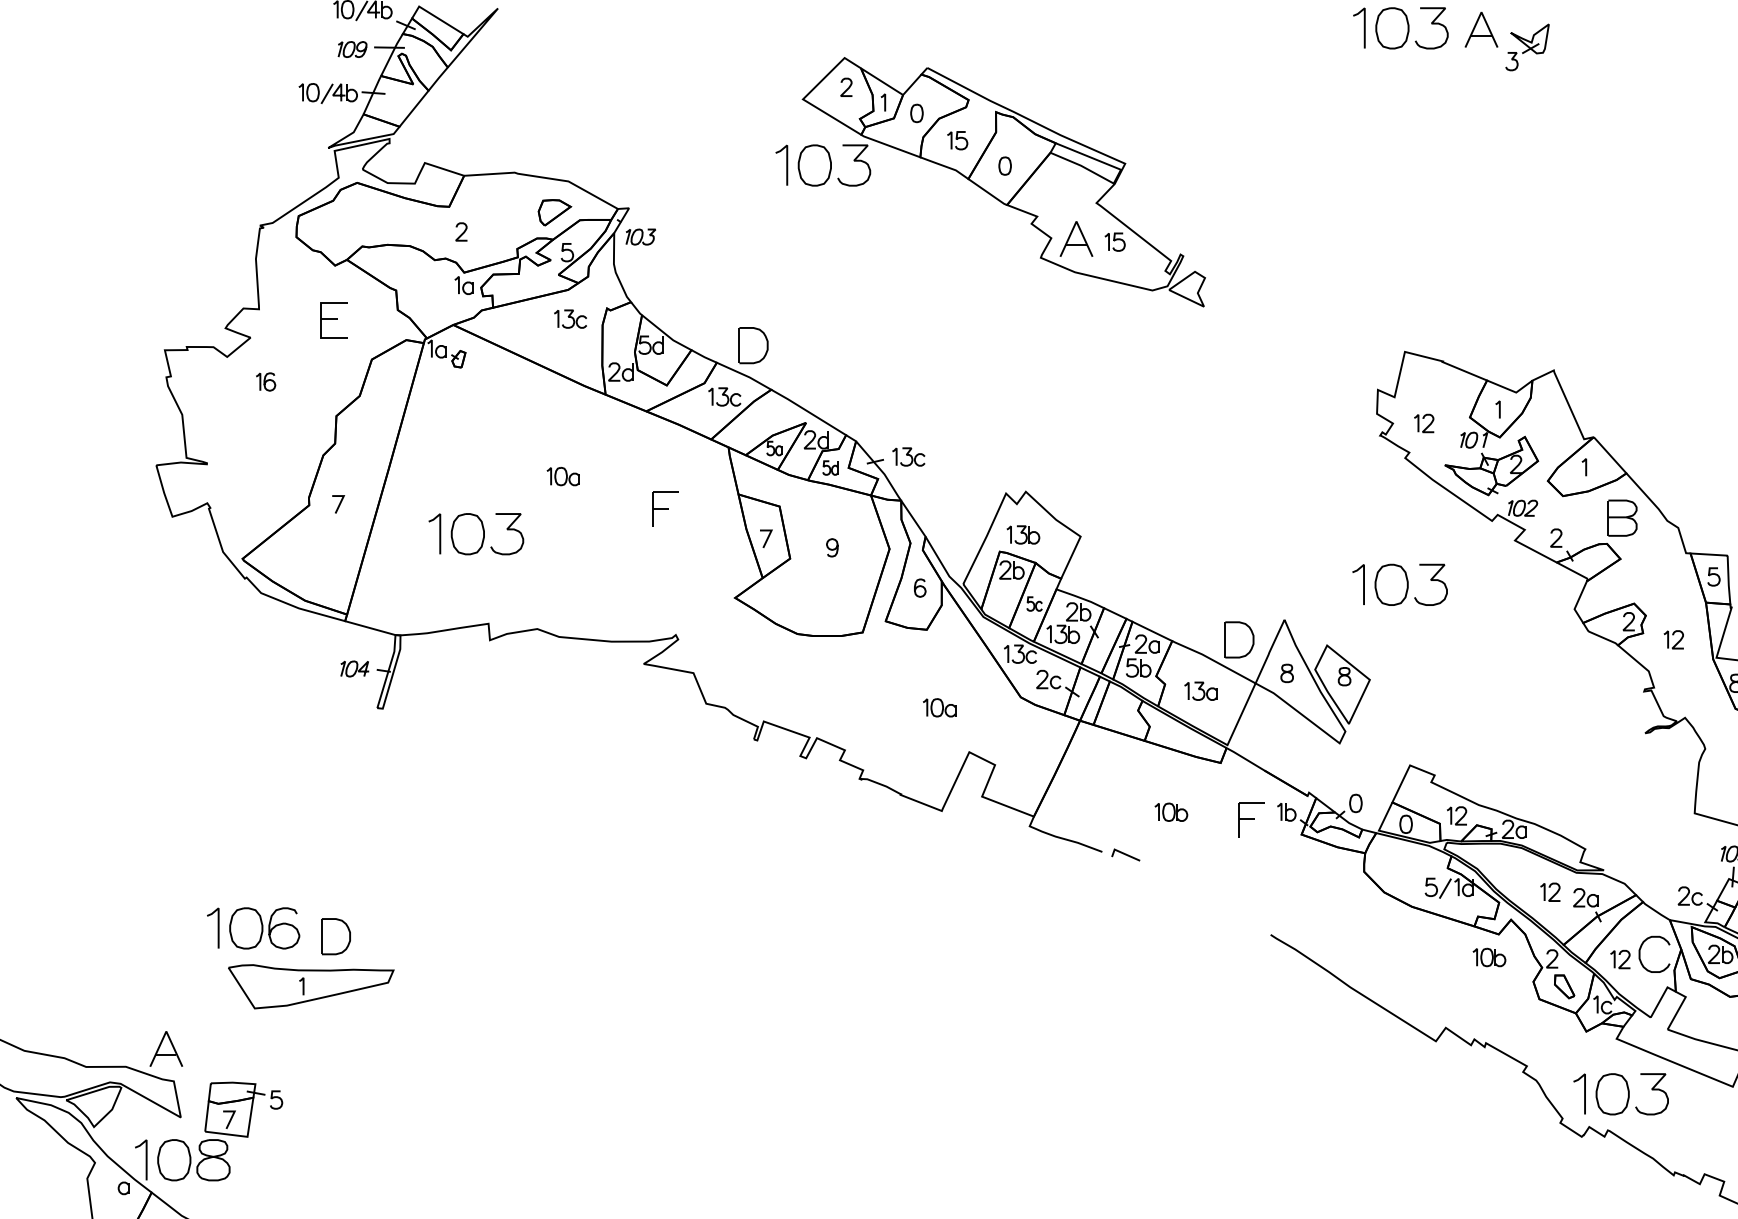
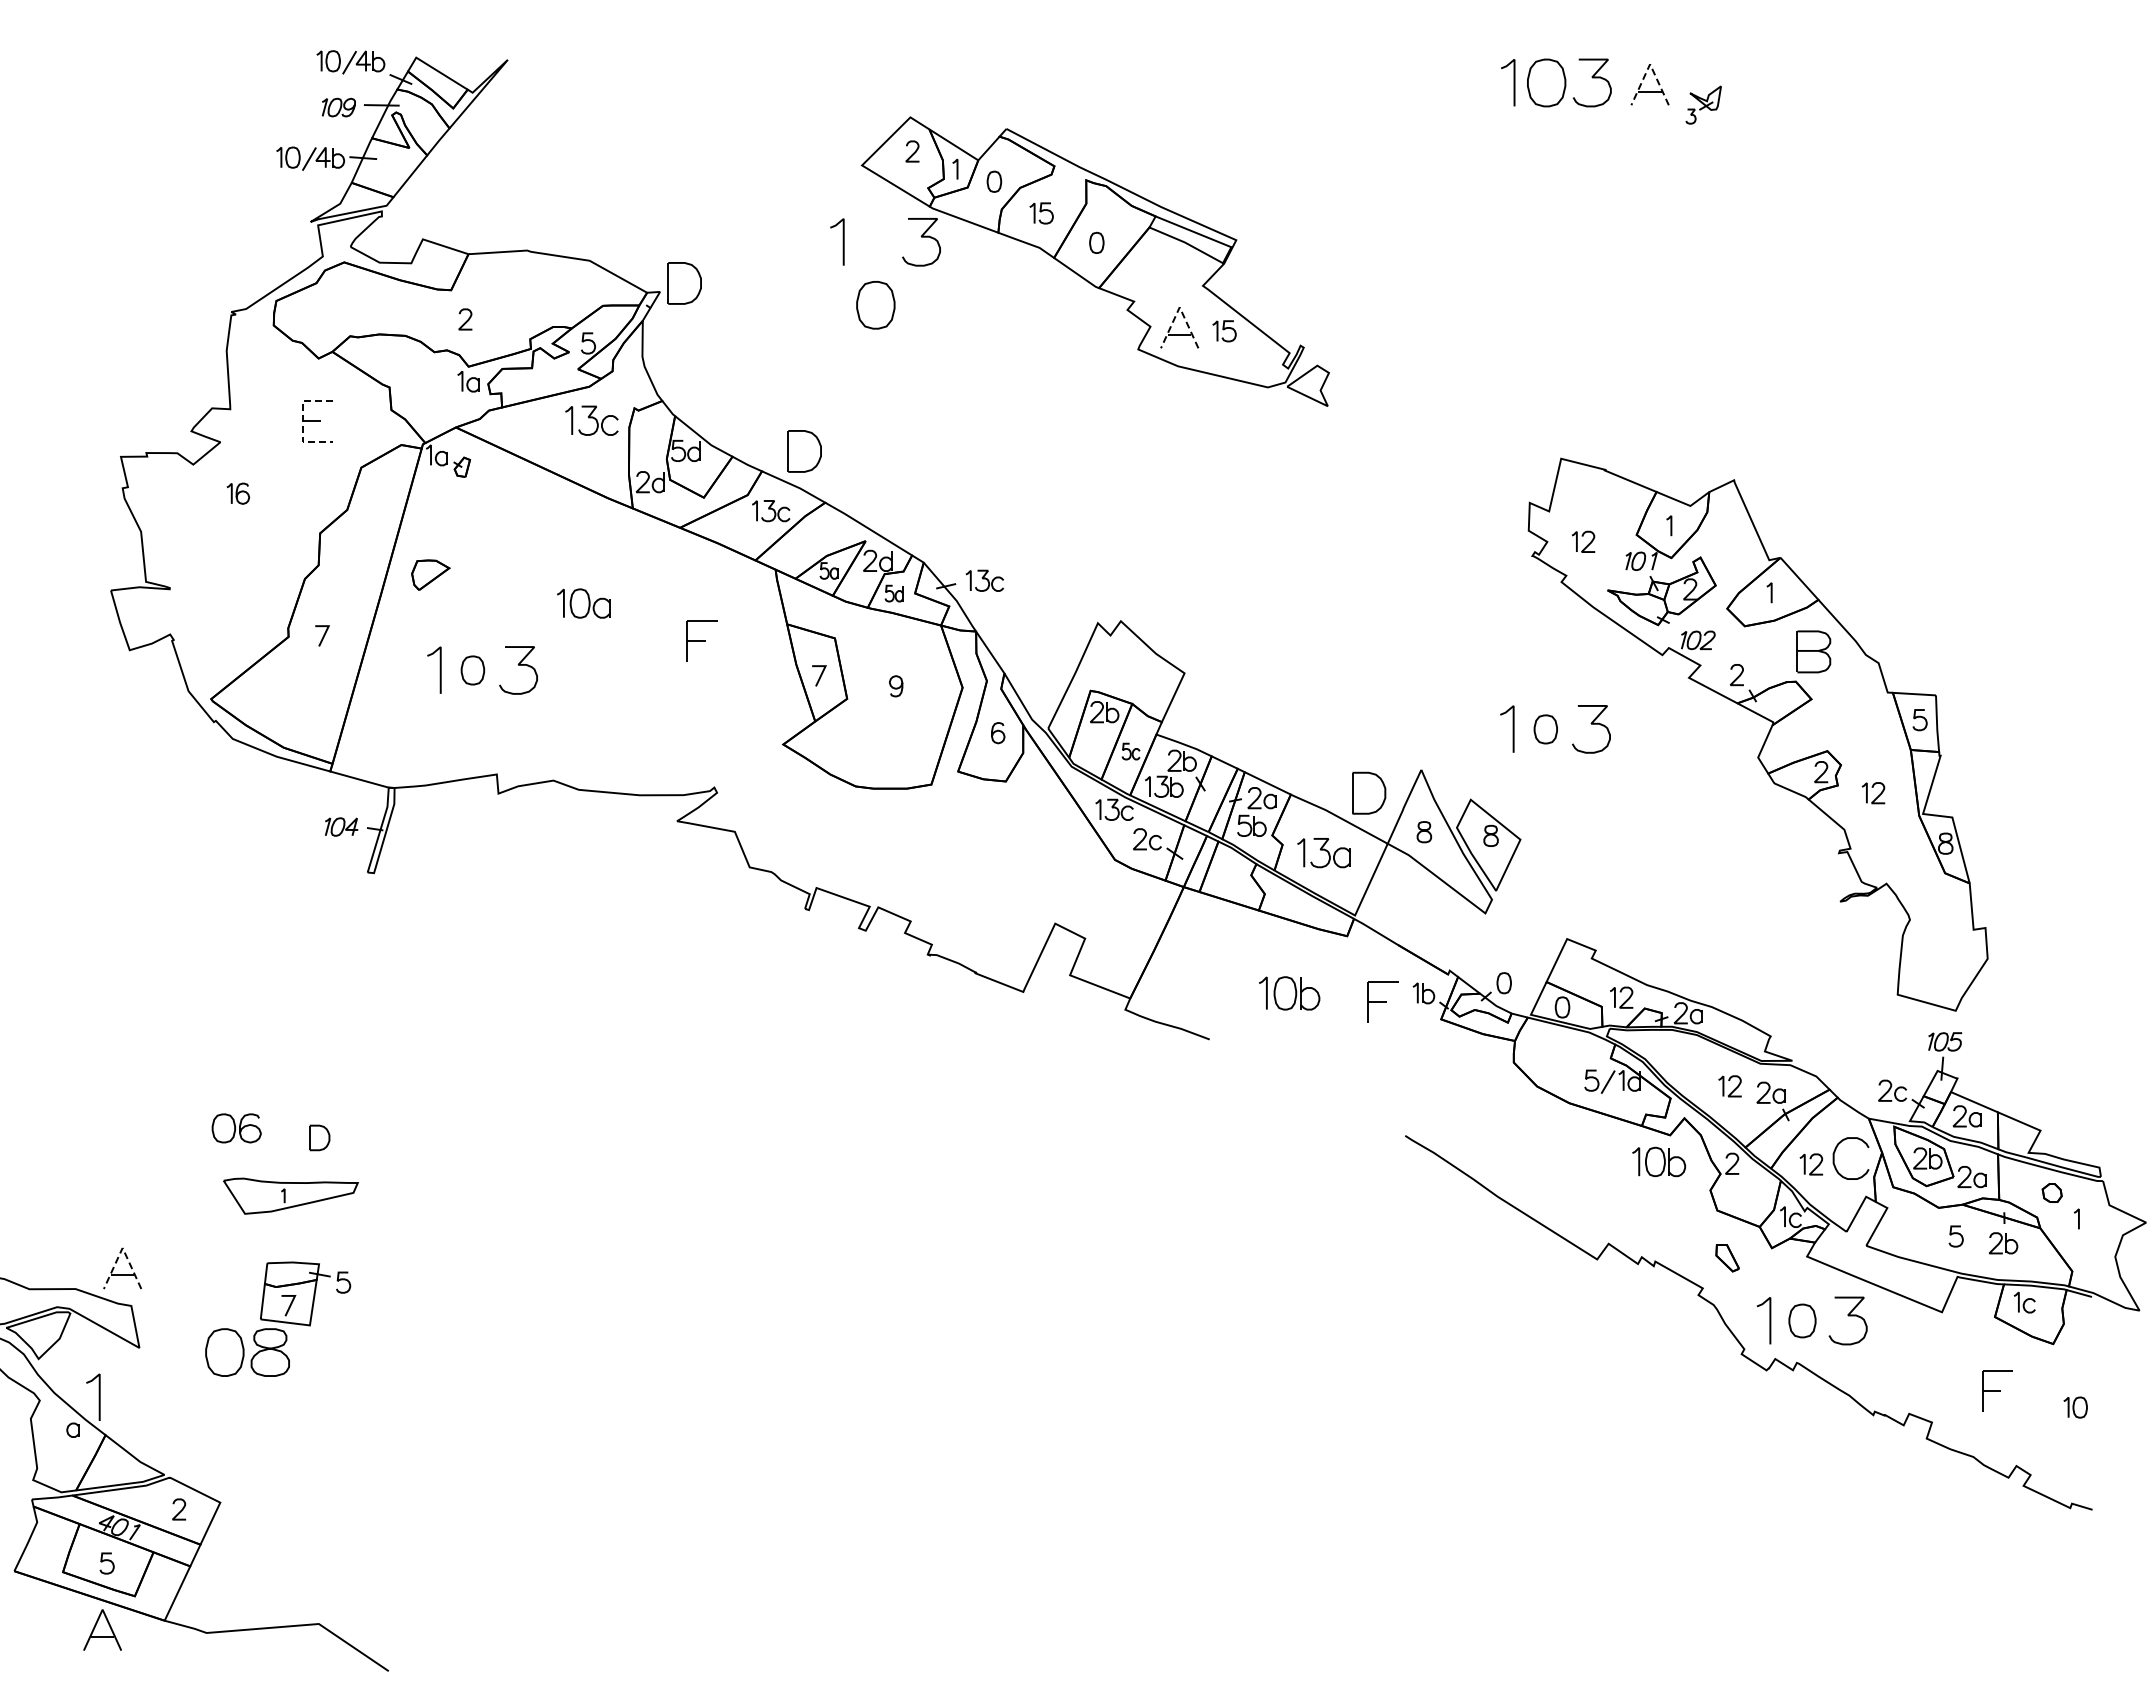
line: (1481, 12) -> (1650, 64), solid -> dashed
part: (1527, 46) -> (1703, 104), size x0.7
part: (814, 165) -> (875, 305), moved
part: (650, 201) -> (684, 283), added
part: (554, 212) -> (430, 574), moved
line: (1076, 221) -> (1179, 307), solid -> dashed
part: (640, 237) -> (673, 325), removed
part: (570, 318) -> (592, 420), size x1.4
line: (321, 320) -> (302, 422), solid -> dashed
part: (563, 476) -> (583, 603), size x1.4
part: (467, 534) -> (472, 670), size x0.6
part: (1022, 535) -> (1117, 671), removed
part: (1391, 585) -> (1545, 729), size x0.6
part: (1201, 690) -> (1324, 852), size x1.4
part: (939, 708) -> (1020, 872), removed
part: (1171, 812) -> (1289, 993), size x1.6
line: (1125, 854) -> (1236, 1042), removed
line: (217, 927) -> (182, 1127), removed
part: (264, 928) -> (236, 1128), size x0.6
part: (335, 936) -> (319, 1137), size x0.6
part: (1489, 957) -> (1659, 1162), size x1.4
part: (310, 987) -> (290, 1196), size x0.7
part: (1564, 987) -> (1727, 1258), moved
line: (166, 1031) -> (122, 1248), solid -> dashed
part: (1612, 1093) -> (1802, 1320), size x0.7
part: (220, 1130) -> (278, 1318), moved

